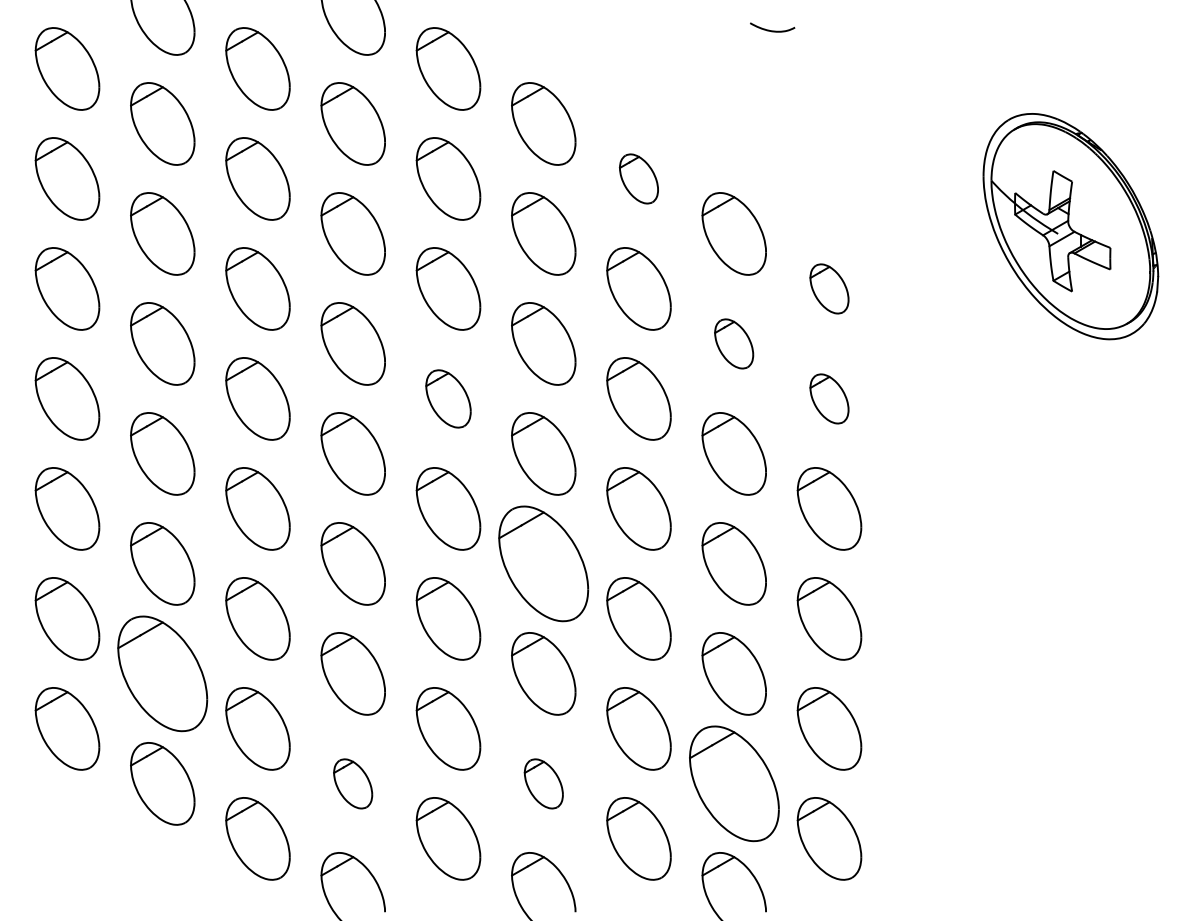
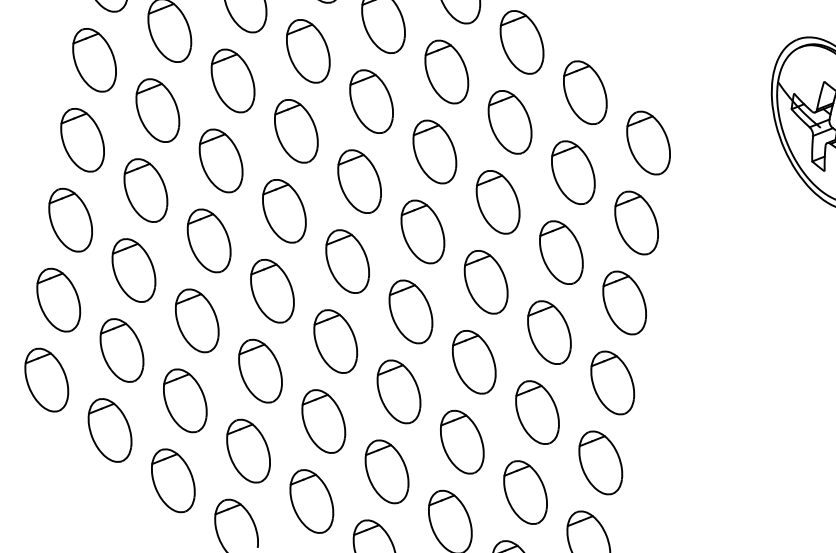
part: (638, 178) -> (521, 42), size x1.67
part: (829, 288) -> (648, 142), size x1.67
part: (733, 343) -> (572, 172), size x1.67
part: (448, 398) -> (359, 181), size x1.43
part: (829, 398) -> (636, 222), size x1.67
part: (543, 563) -> (410, 311), size x0.71
part: (162, 673) -> (121, 350), size x0.71
part: (352, 783) -> (248, 450), size x1.67
part: (543, 783) -> (386, 471), size x1.67
part: (733, 783) -> (525, 492), size x0.71

